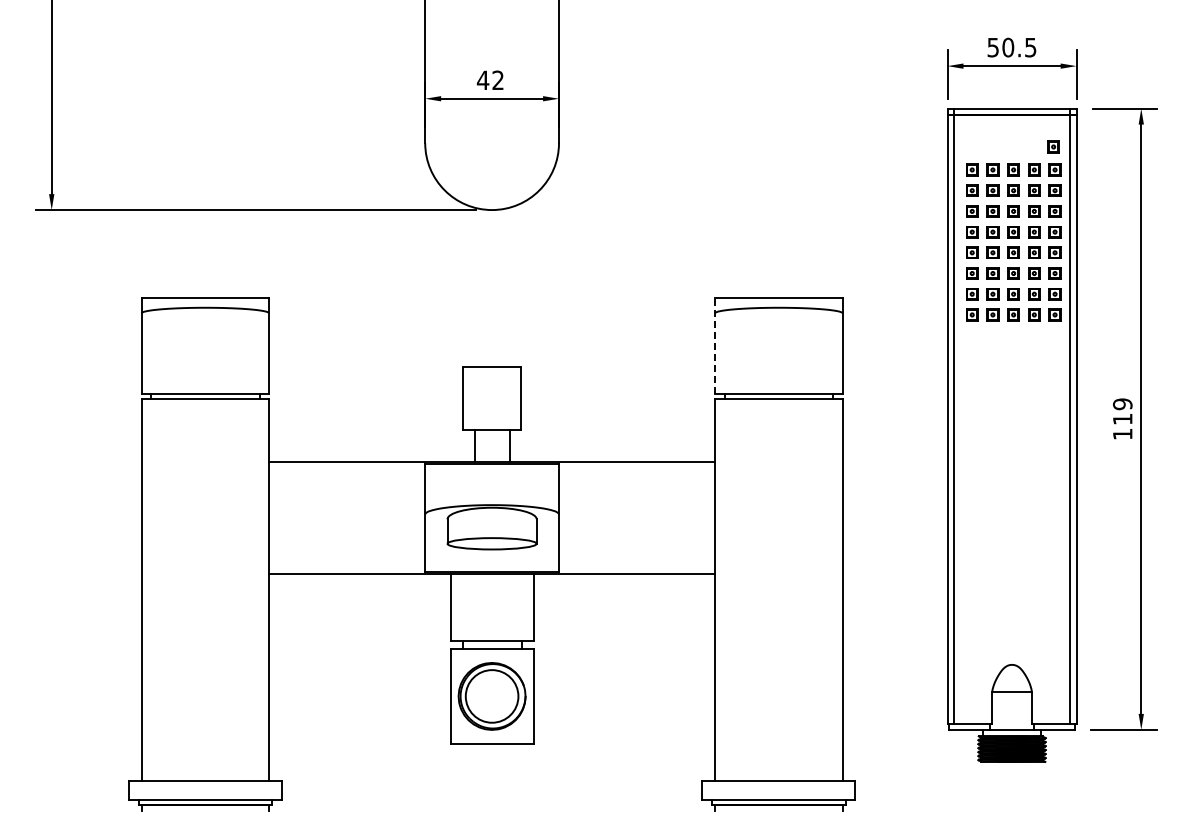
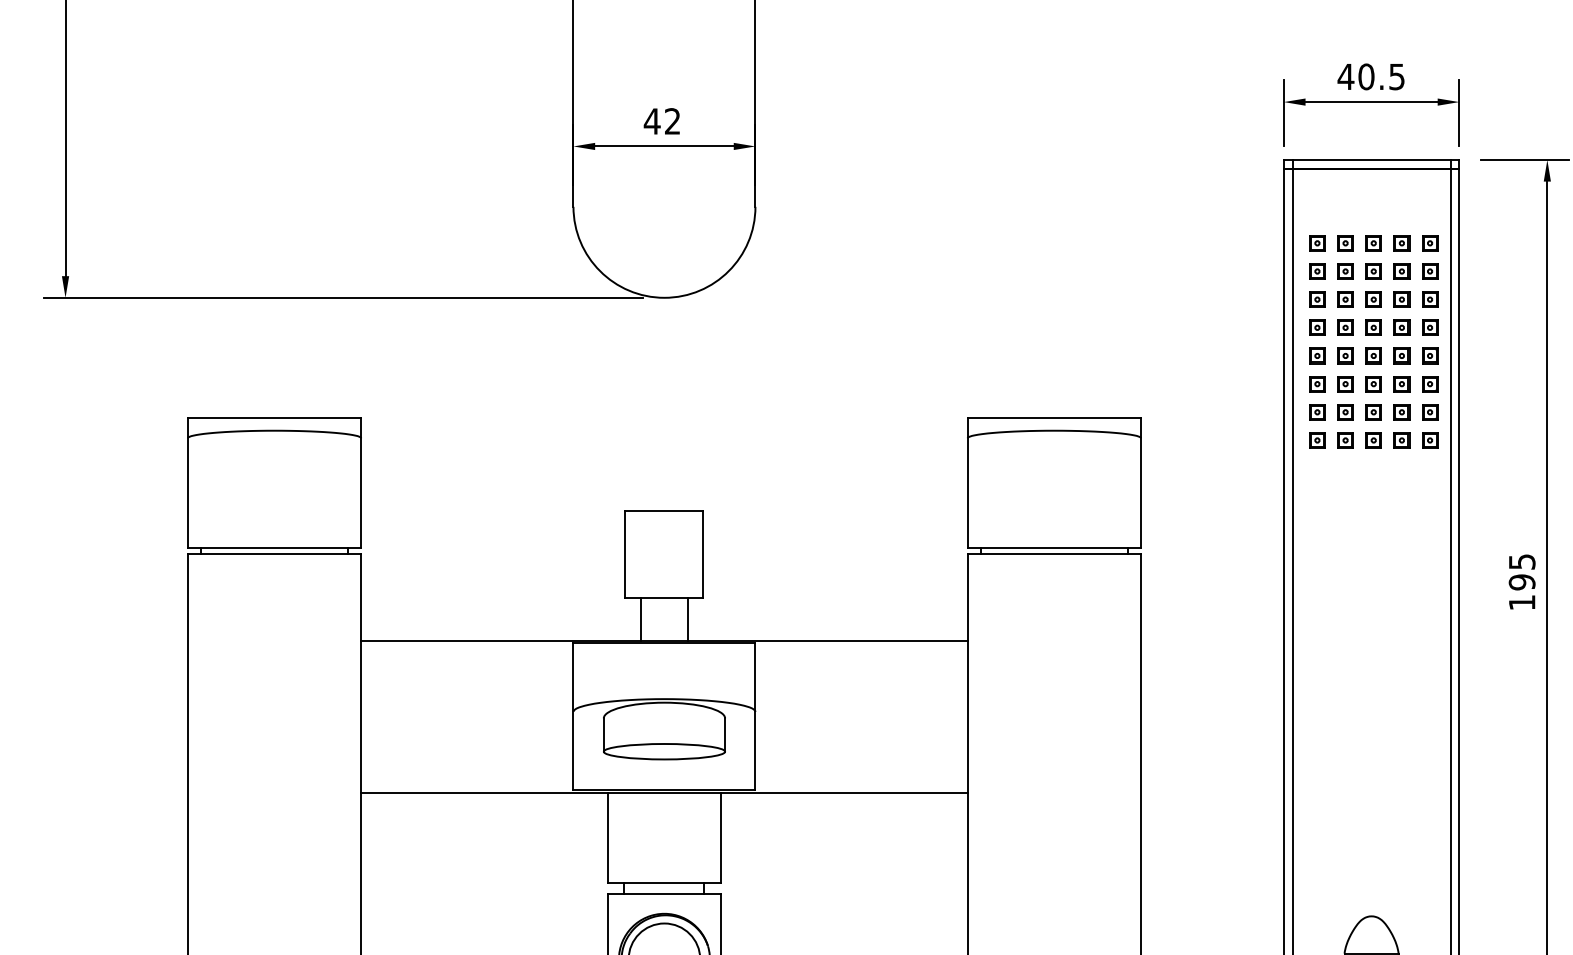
text: (993, 47) -> (1346, 76), 50.5 -> 40.5
part: (1053, 146) -> (1427, 211), removed
line: (715, 346) -> (968, 483), dashed -> solid
text: (1122, 411) -> (1521, 571), 119 -> 195

